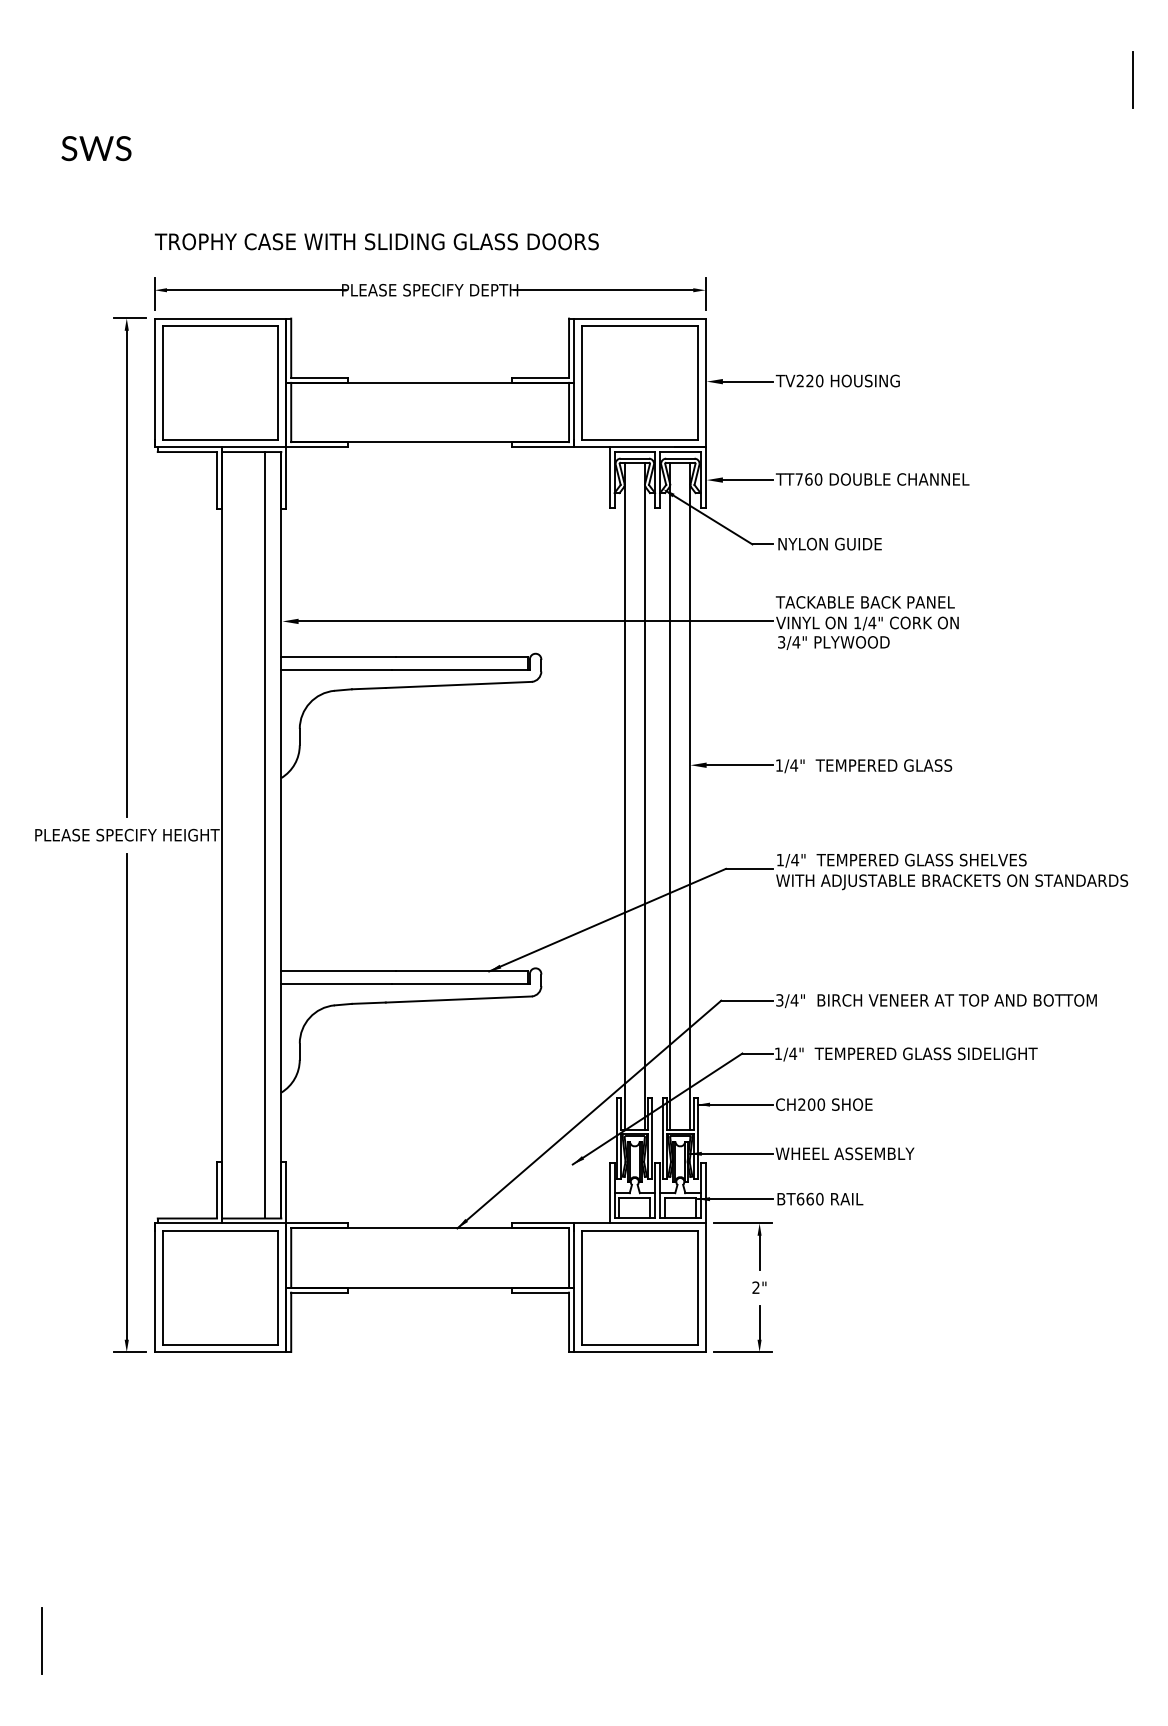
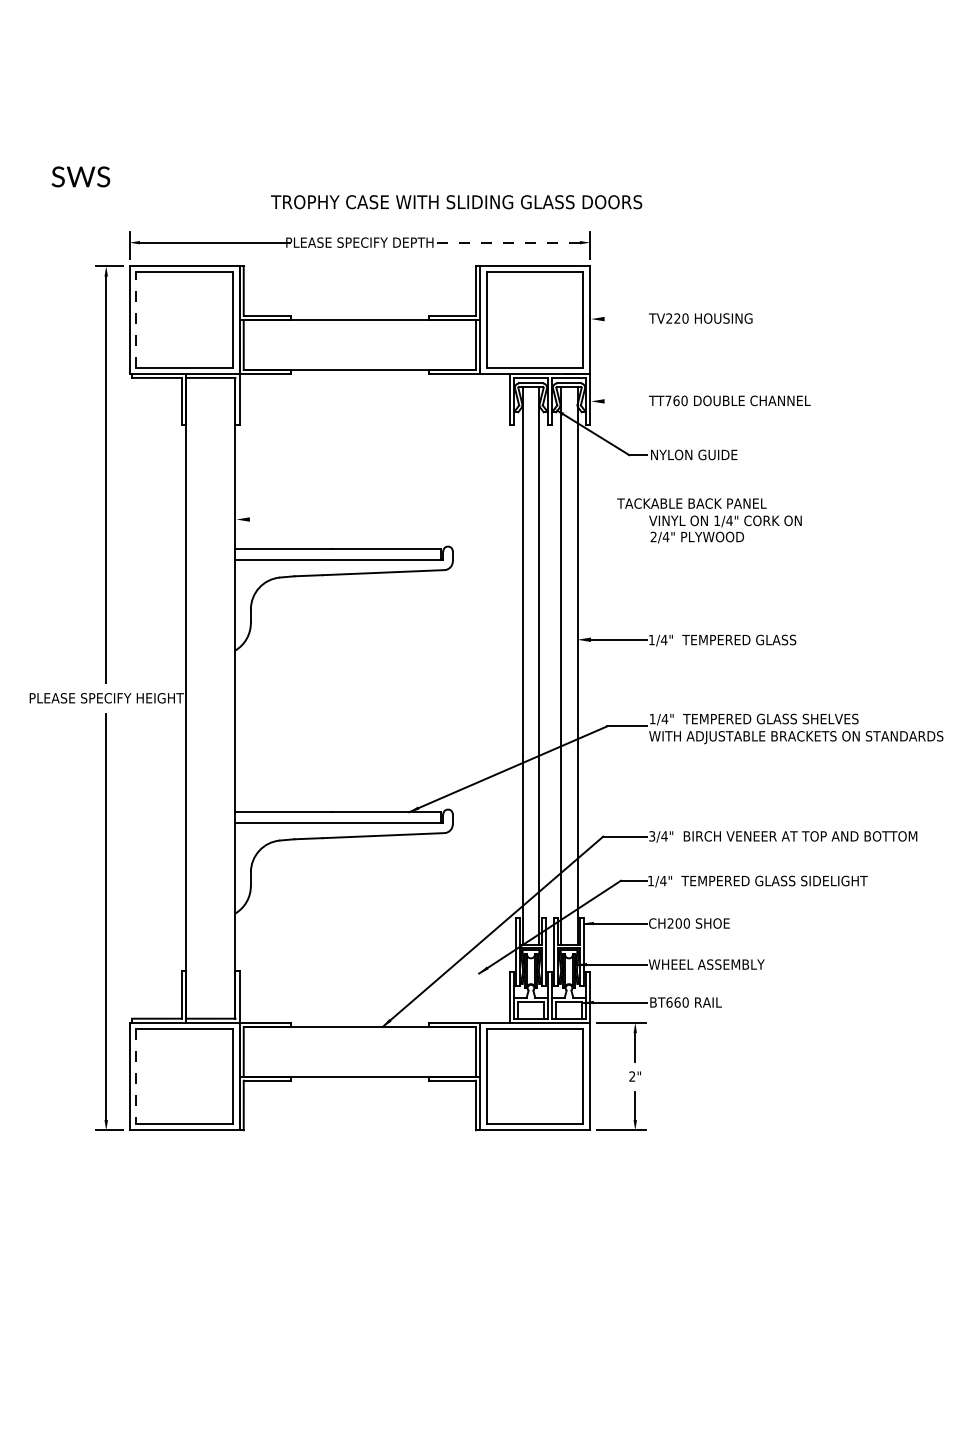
line: (1132, 79) -> (947, 66), removed
text: (96, 148) -> (80, 176), moved
text: (376, 241) -> (456, 201), moved
line: (603, 290) -> (504, 242), solid -> dashed
line: (747, 381) -> (625, 318), removed
line: (162, 382) -> (136, 319), solid -> dashed
line: (747, 480) -> (625, 401), removed
text: (864, 602) -> (691, 503), moved
line: (535, 621) -> (447, 519), removed
text: (781, 642) -> (653, 537), 3/4" -> 2/4"
line: (264, 835) -> (221, 698), removed
line: (162, 1288) -> (136, 1077), solid -> dashed
line: (42, 1640) -> (35, 1371), removed

